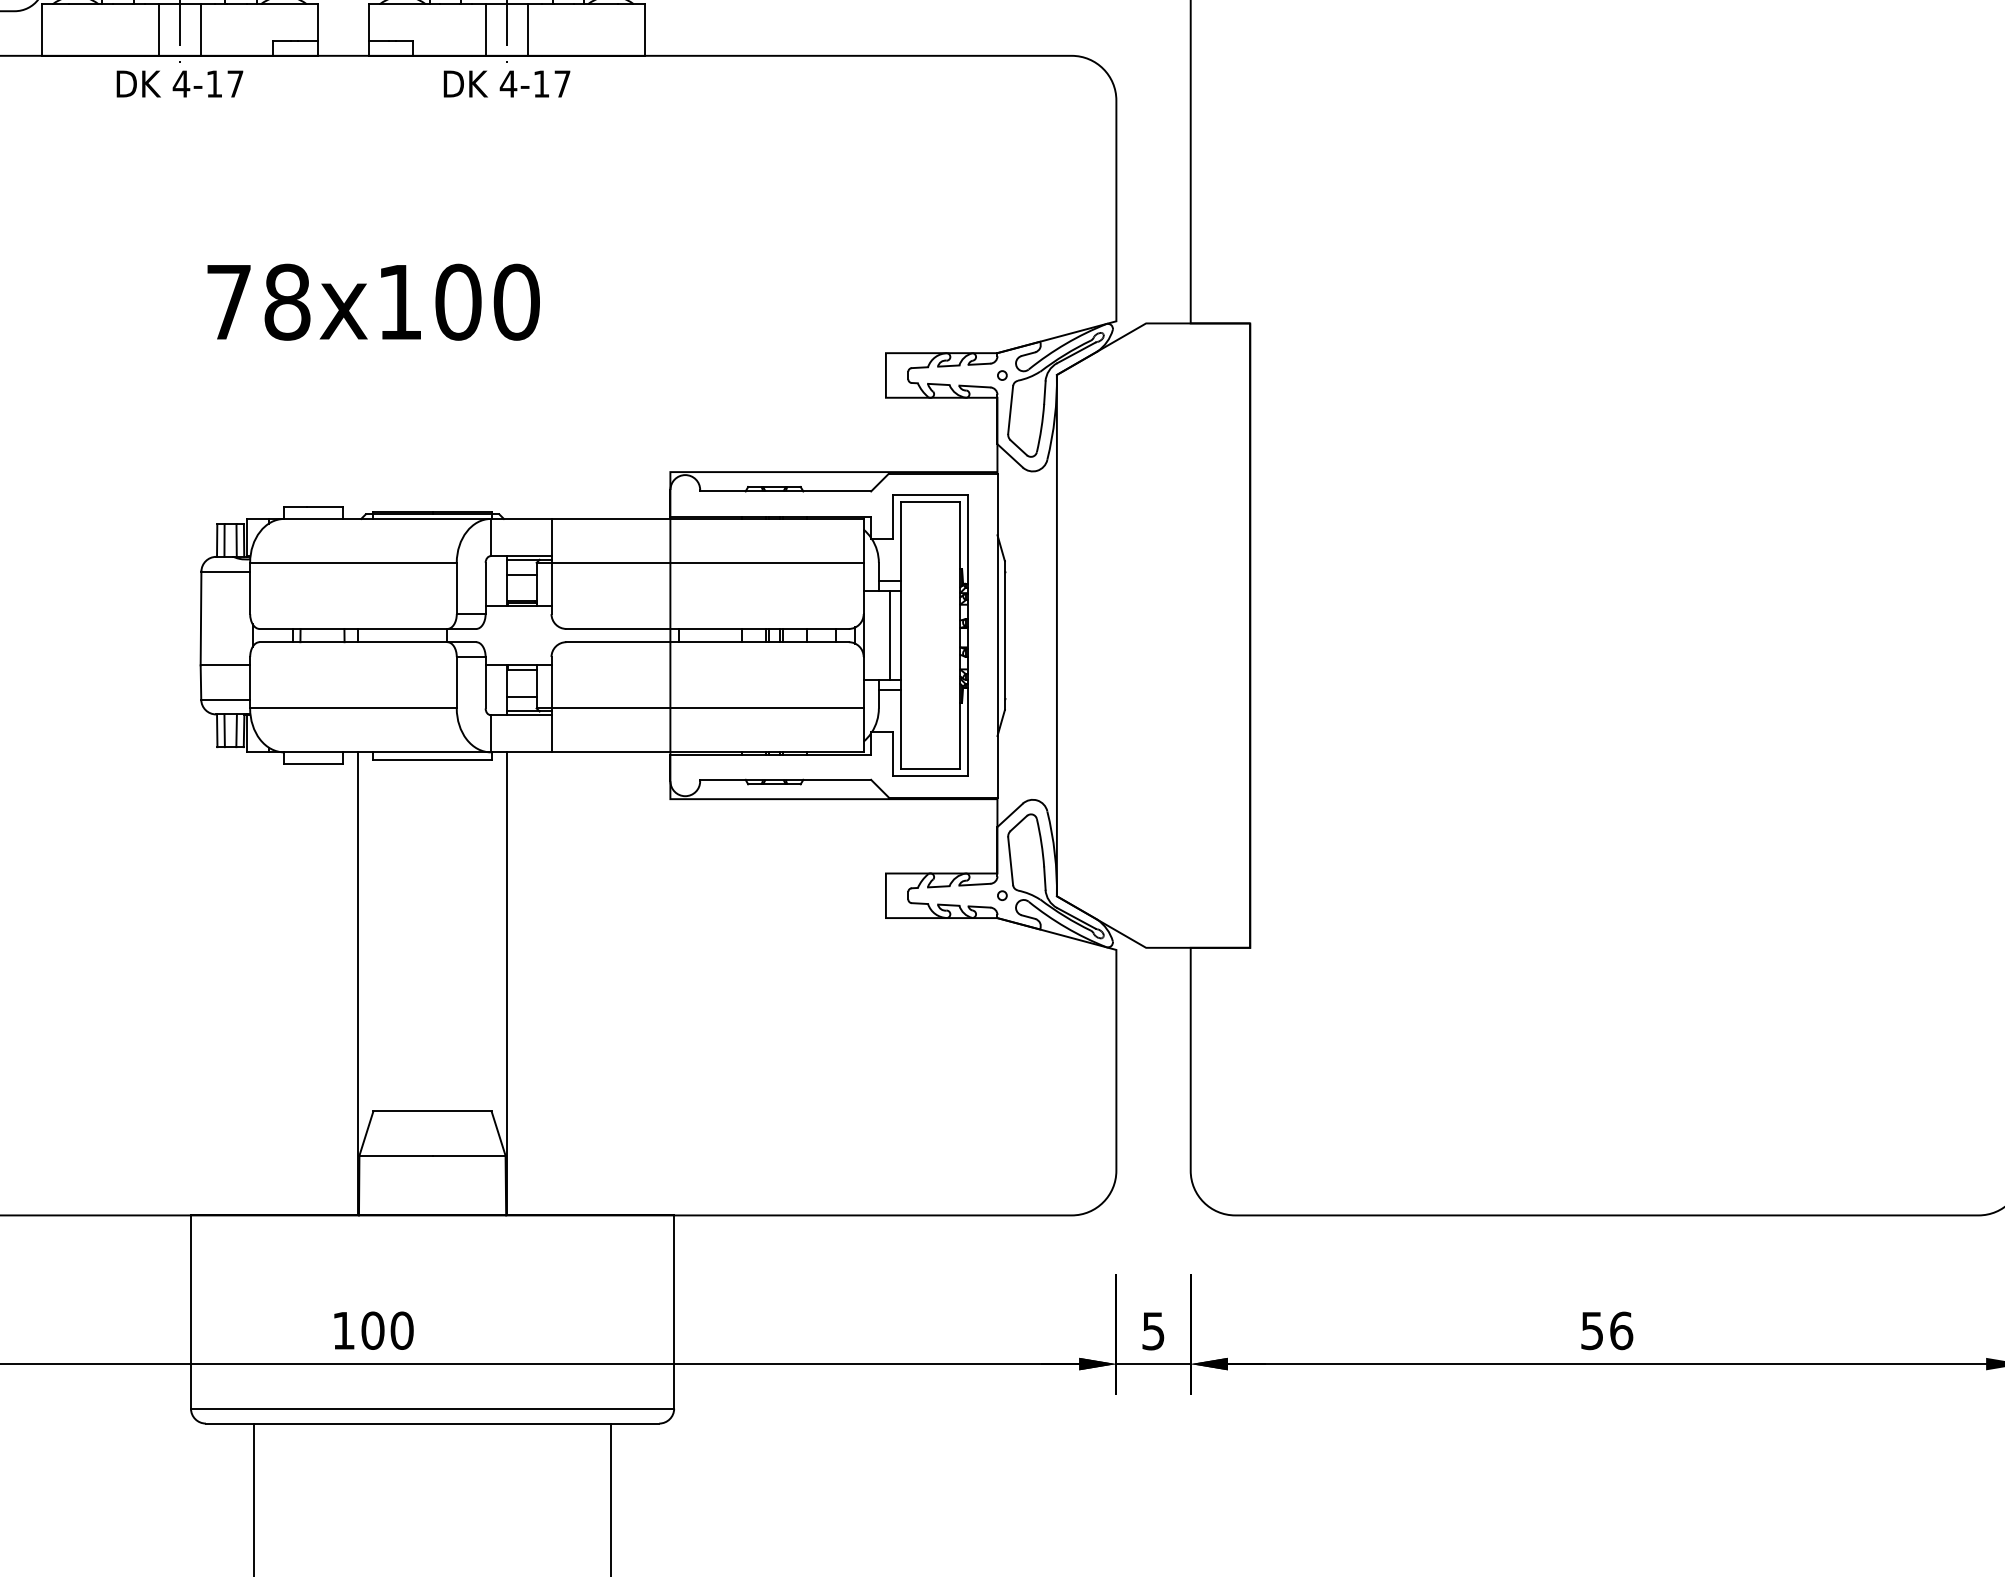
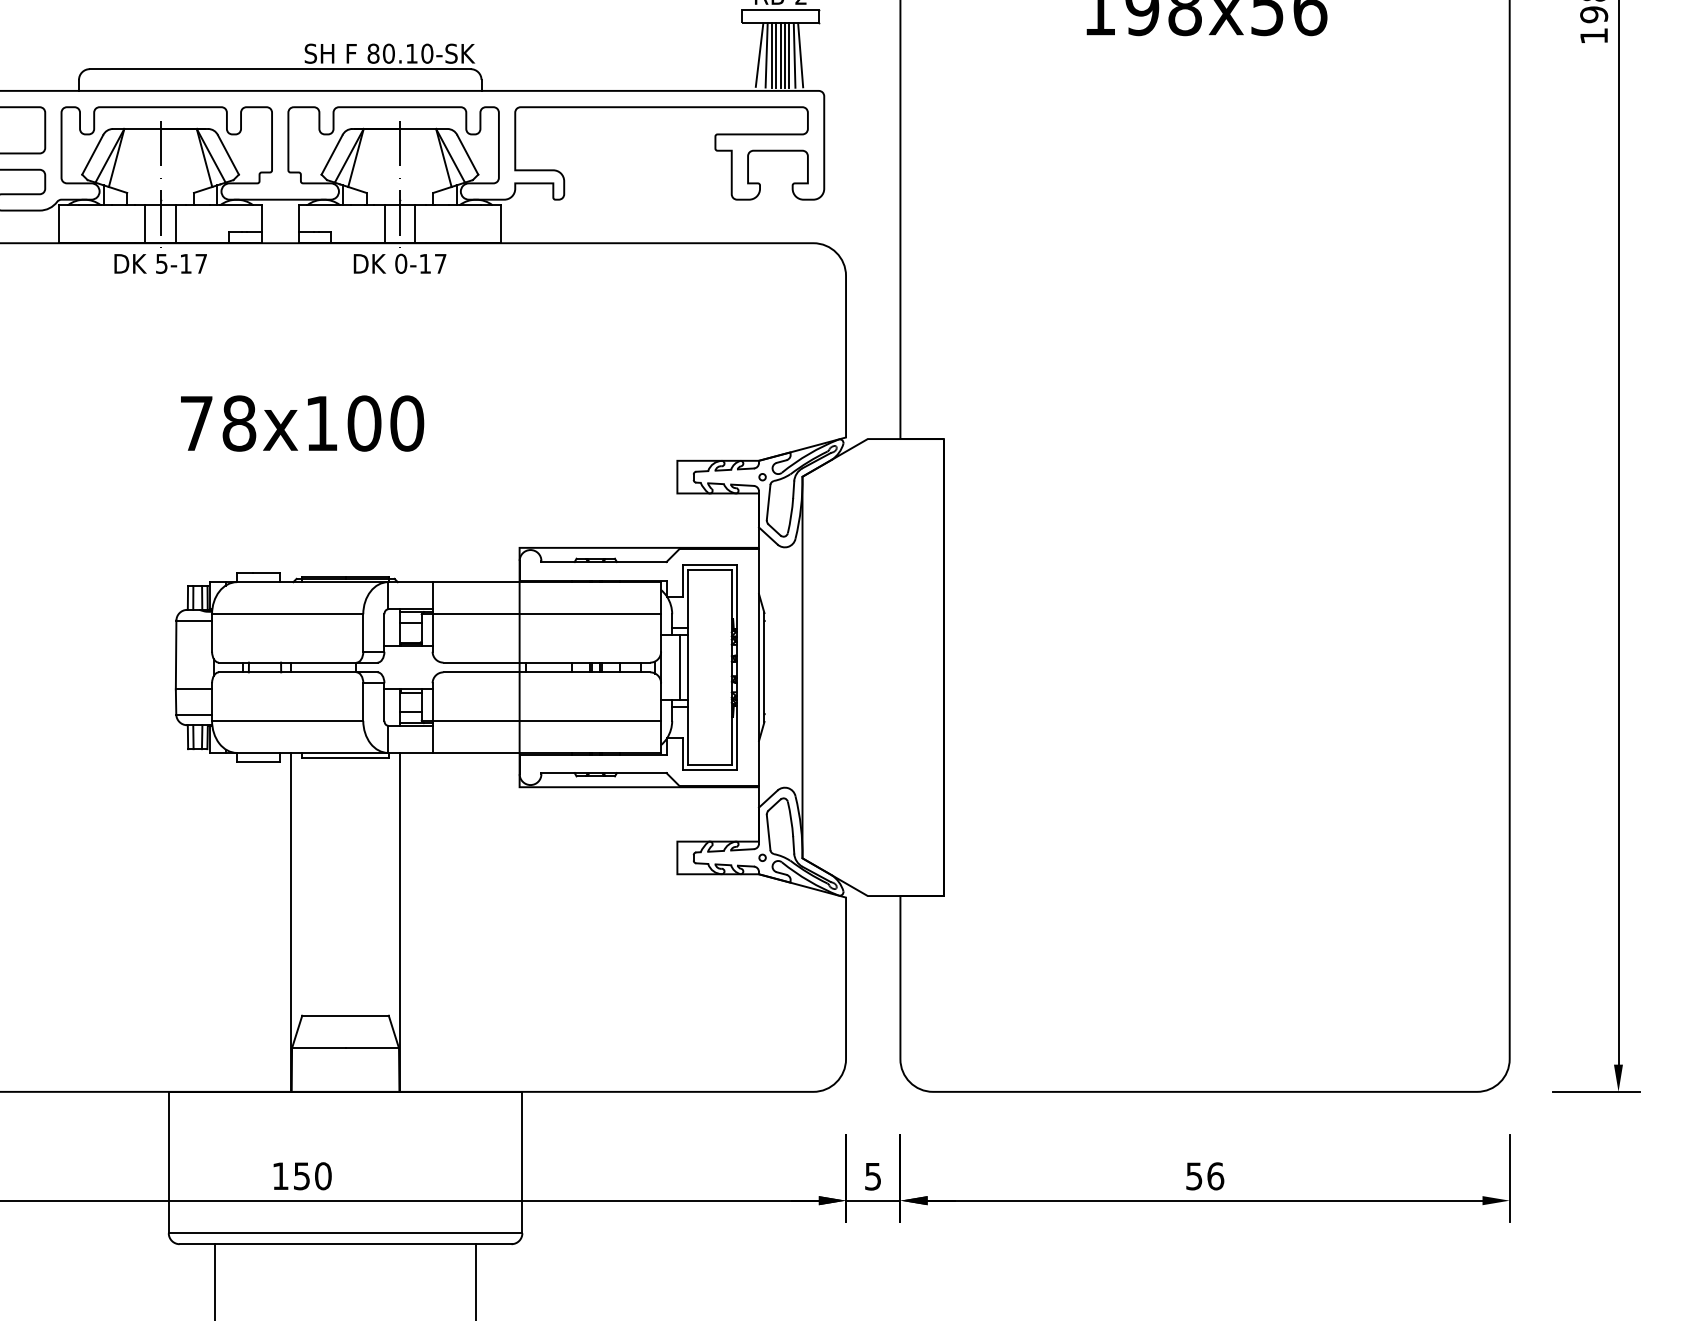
text: (181, 83) -> (161, 263), 4-17 -> 5-17
text: (507, 83) -> (400, 263), 4-17 -> 0-17
text: (372, 1331) -> (301, 1176), 100 -> 150

